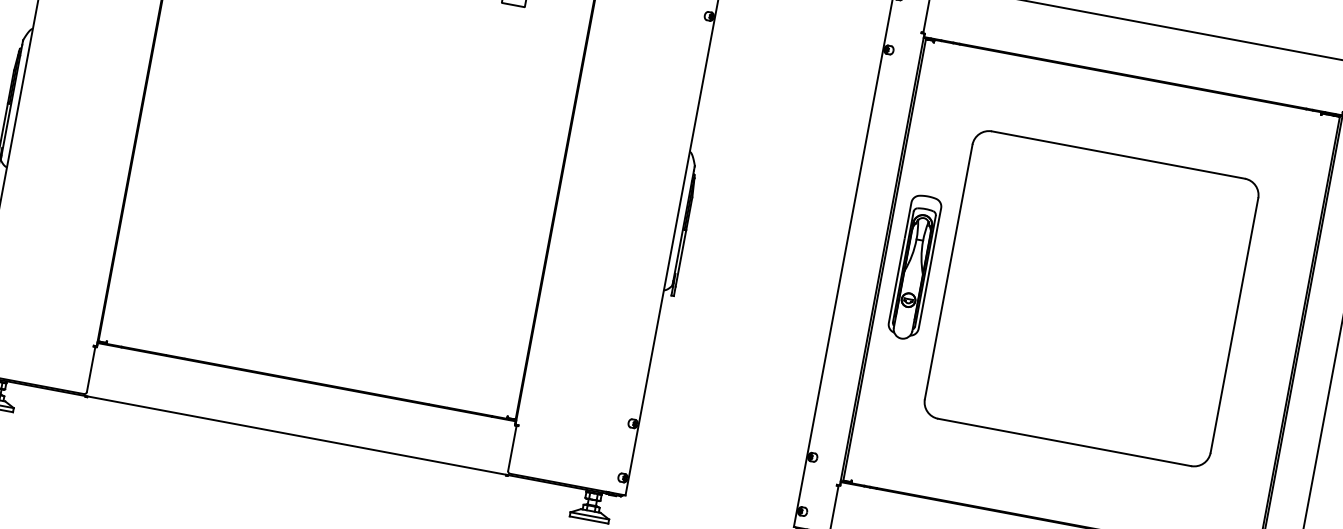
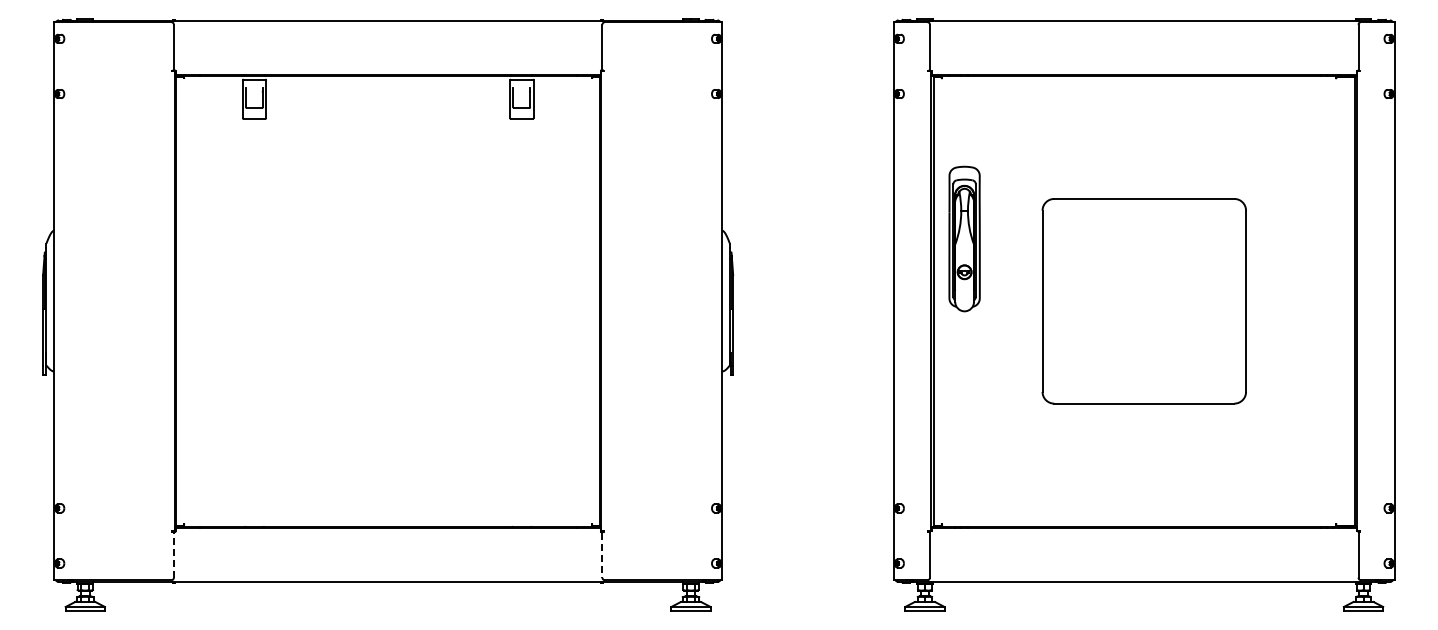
part: (914, 266) -> (964, 238), moved
part: (1091, 299) -> (1144, 301), size x0.7
line: (90, 369) -> (173, 554), solid -> dashed
line: (512, 449) -> (602, 555), solid -> dashed

